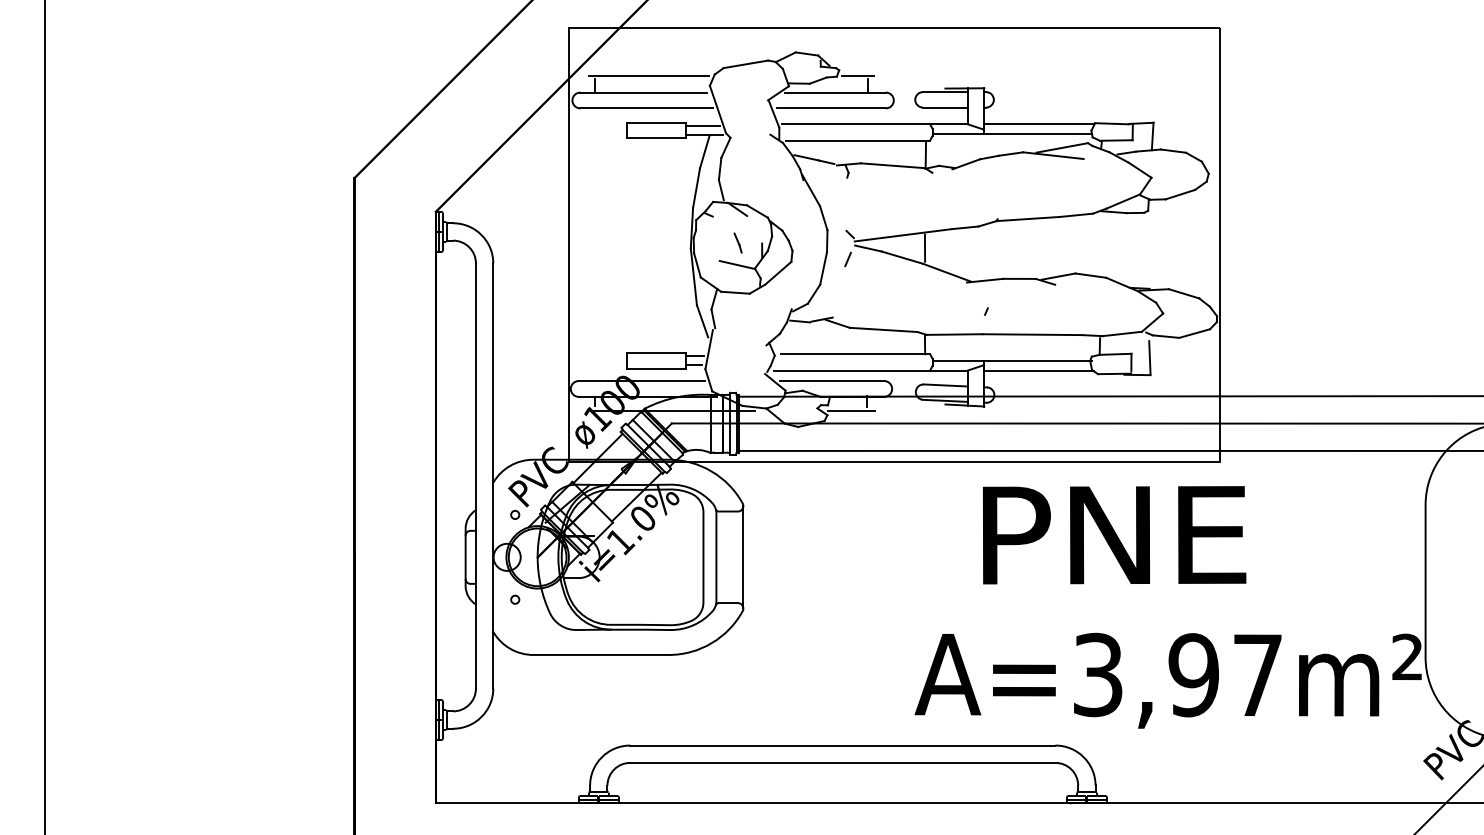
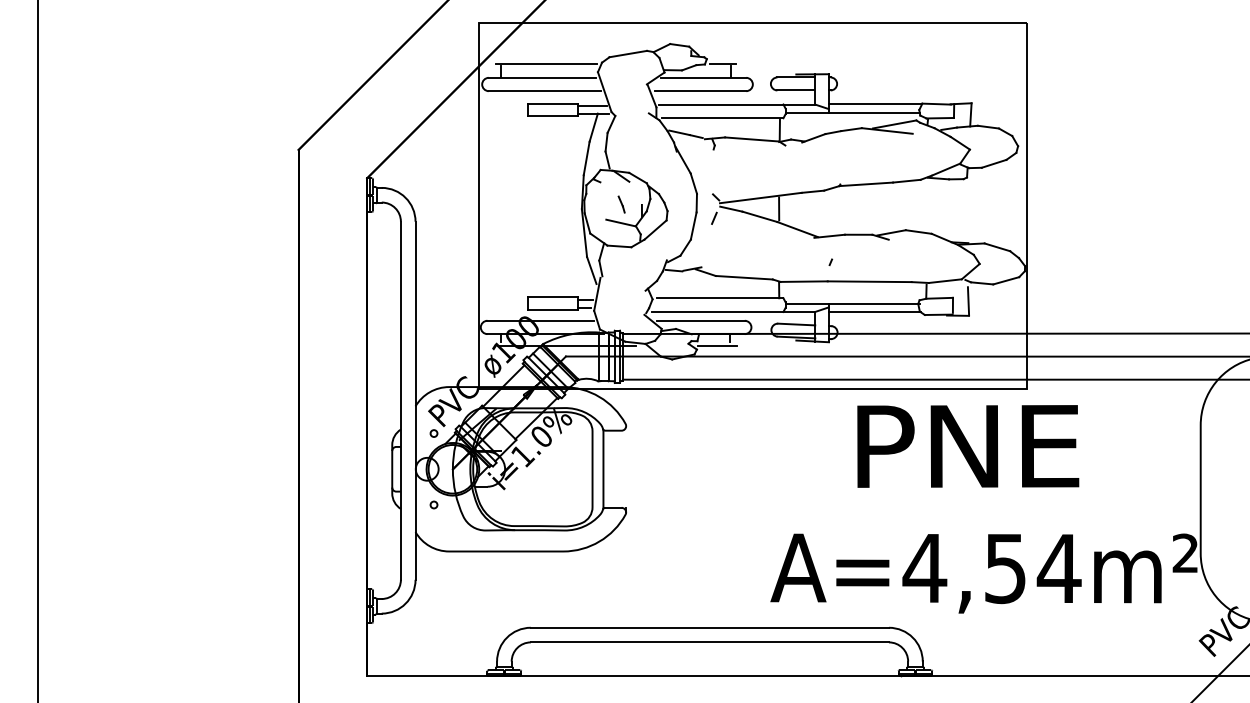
text: (1114, 535) -> (968, 446), moved
line: (743, 557) -> (626, 469), removed
text: (1177, 674) -> (991, 567), A=3,97m² -> A=4,54m²

